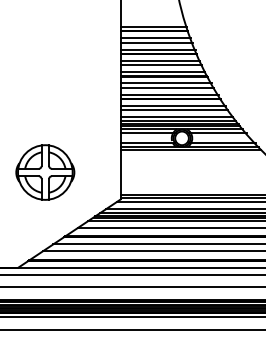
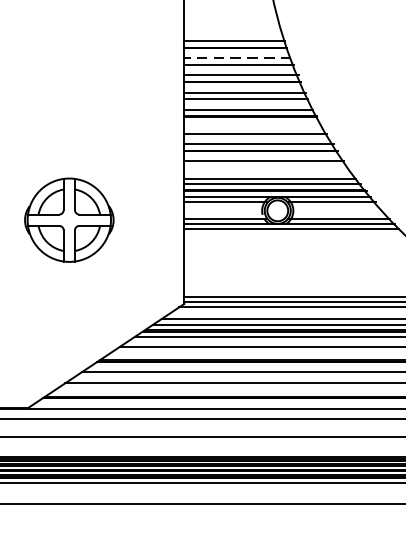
line: (155, 38) -> (237, 58), solid -> dashed
line: (165, 83) -> (252, 127), removed
line: (174, 110) -> (266, 168), removed
part: (45, 172) -> (69, 220), moved

